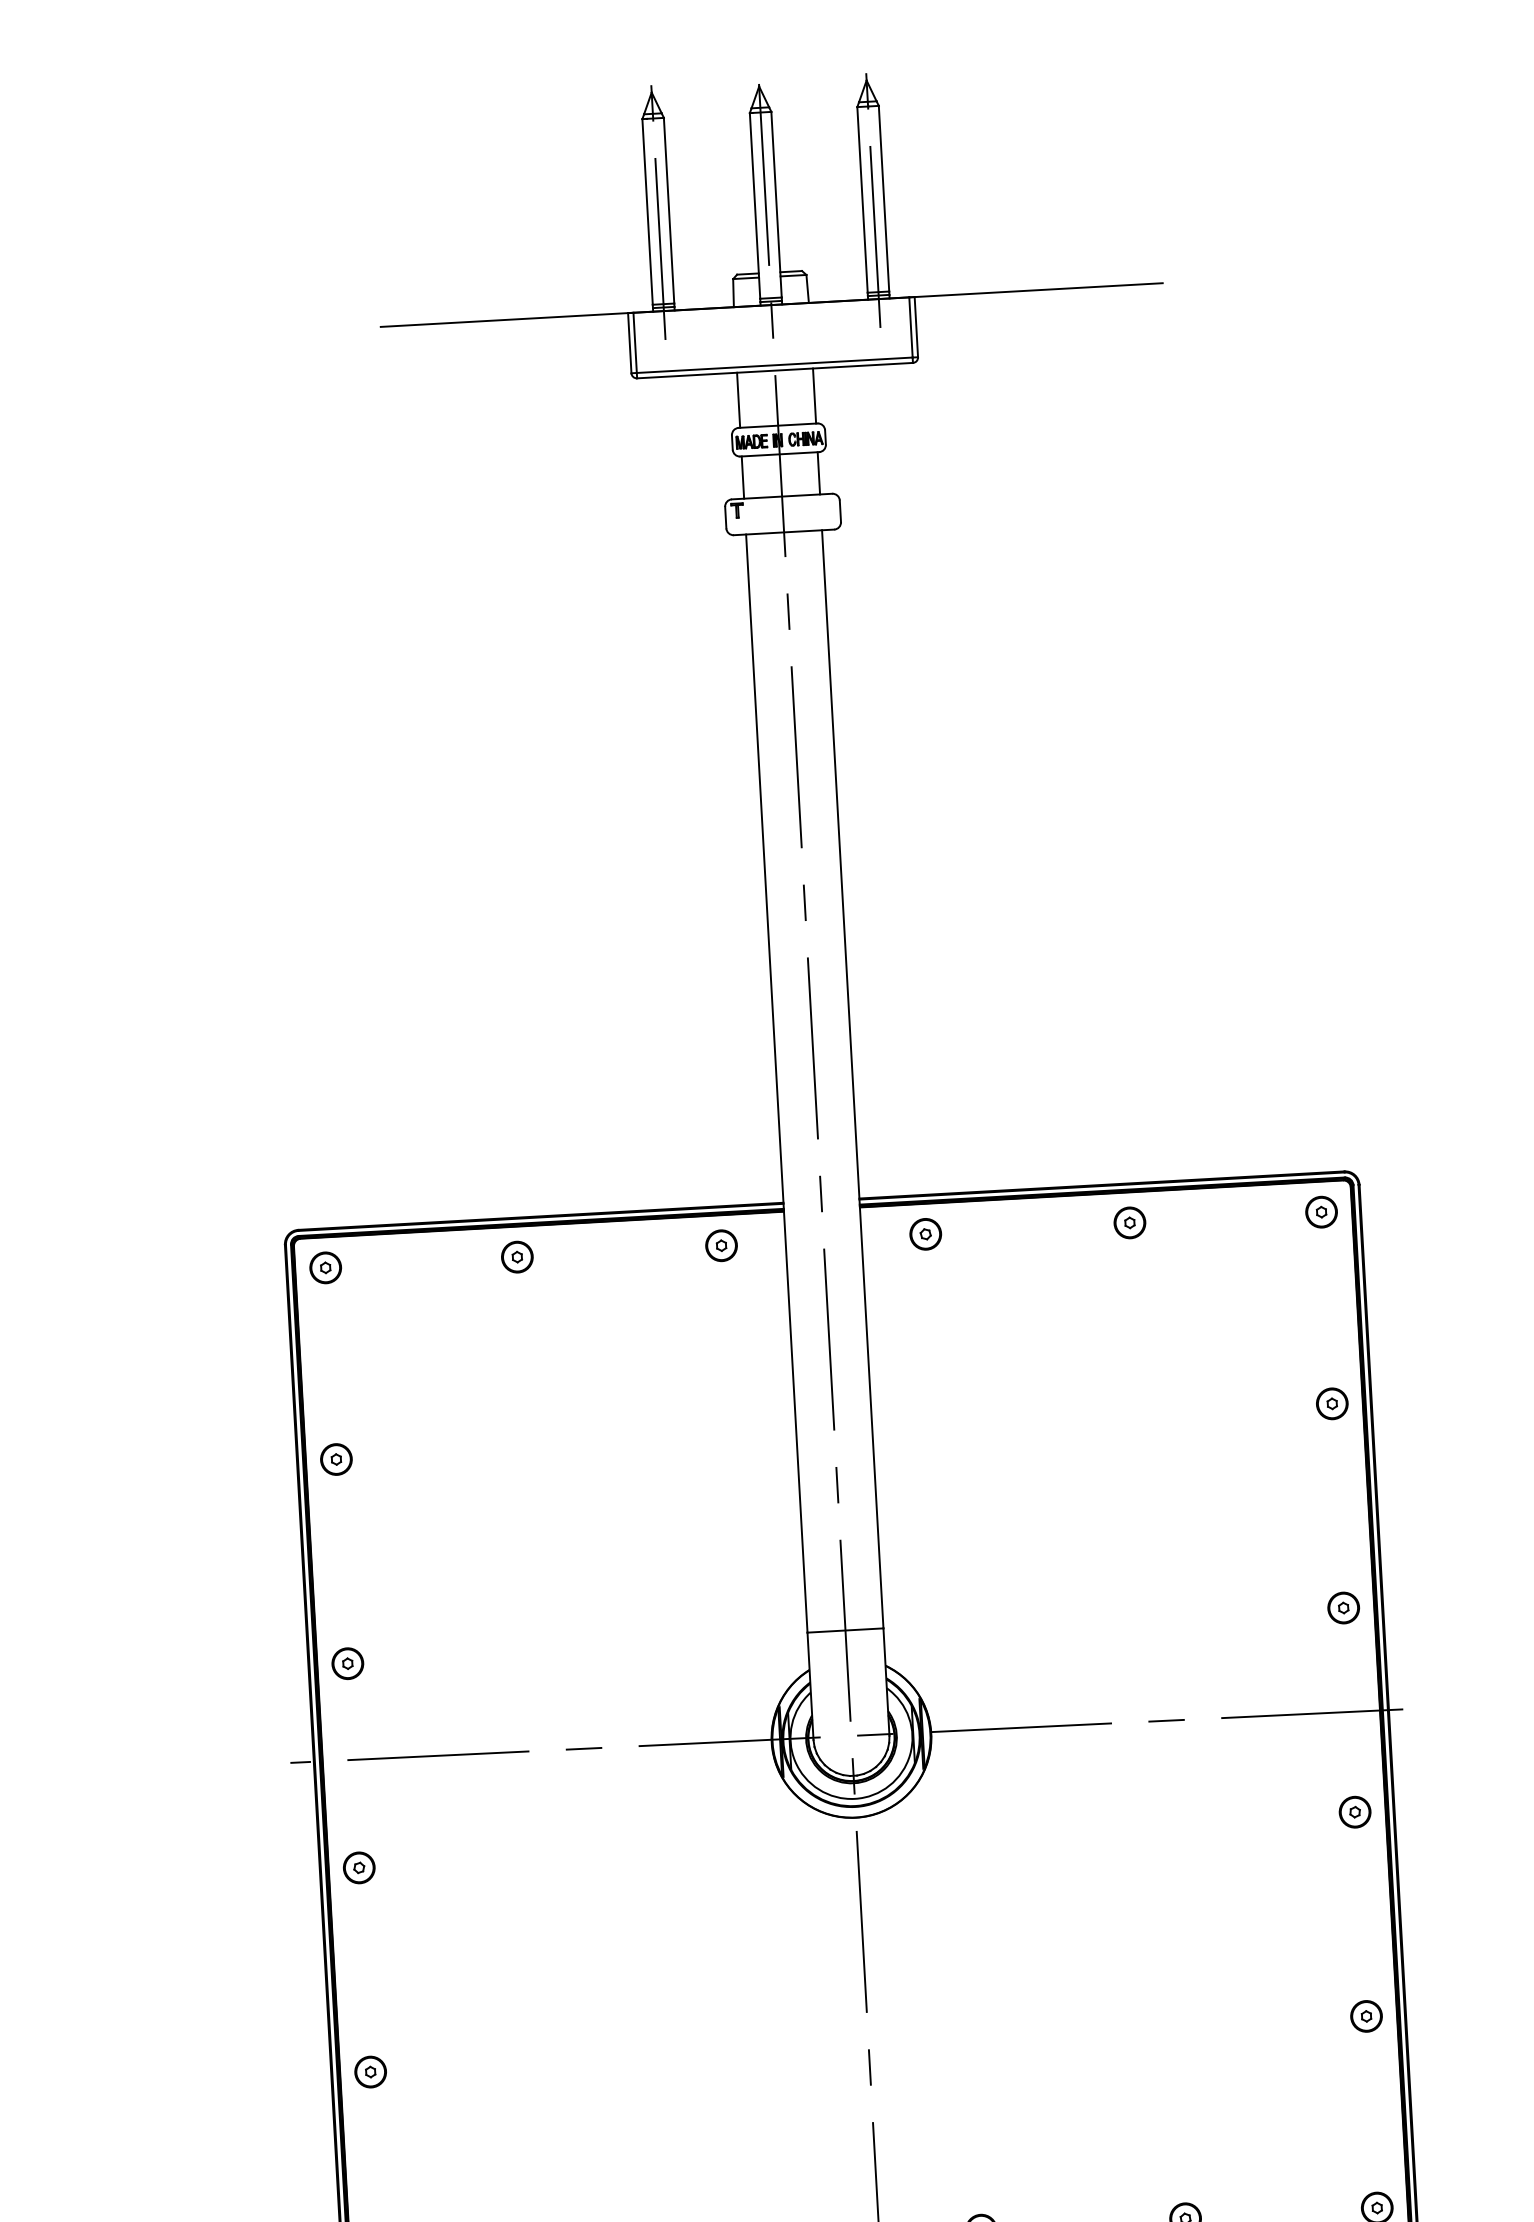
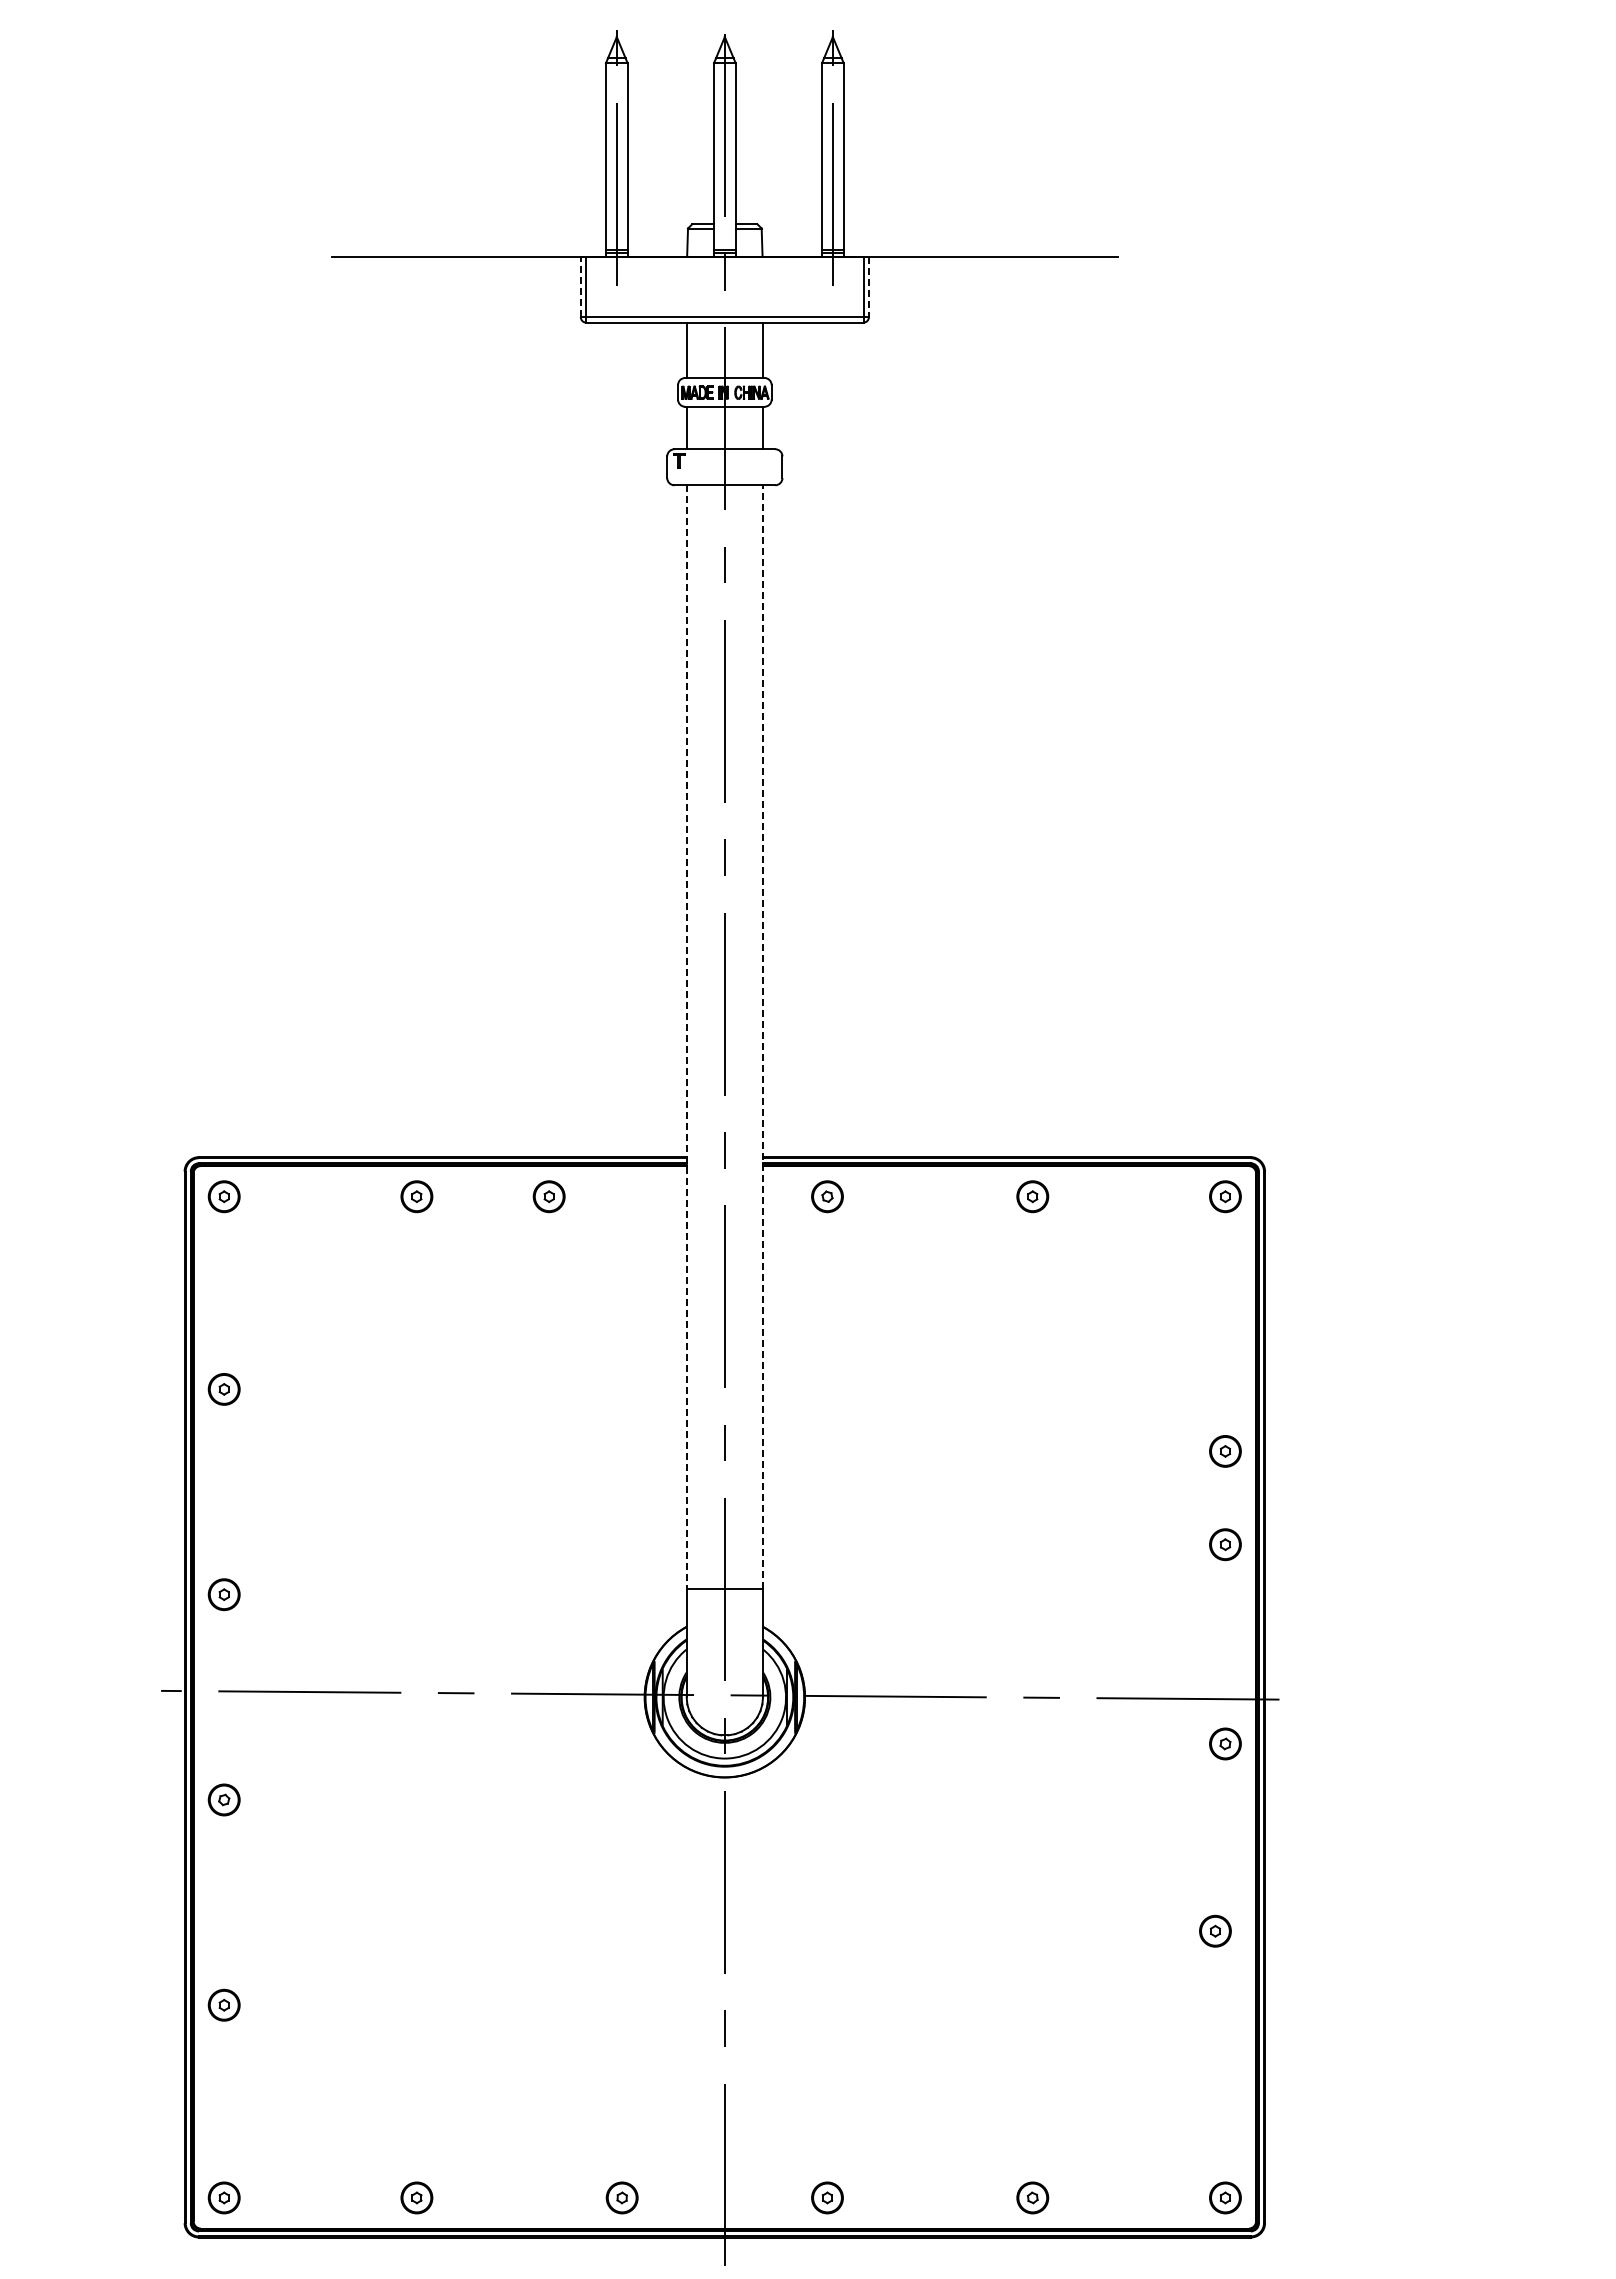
line: (915, 327) -> (868, 287), solid -> dashed
line: (629, 342) -> (580, 286), solid -> dashed
line: (853, 1078) -> (763, 1036), solid -> dashed
line: (776, 1083) -> (686, 1037), solid -> dashed
part: (720, 1245) -> (548, 1196), moved
part: (1332, 1403) -> (1225, 1451), moved
part: (1343, 1607) -> (1225, 1544), moved
part: (1355, 1811) -> (1225, 1743), moved
part: (1366, 2015) -> (1215, 1930), moved

